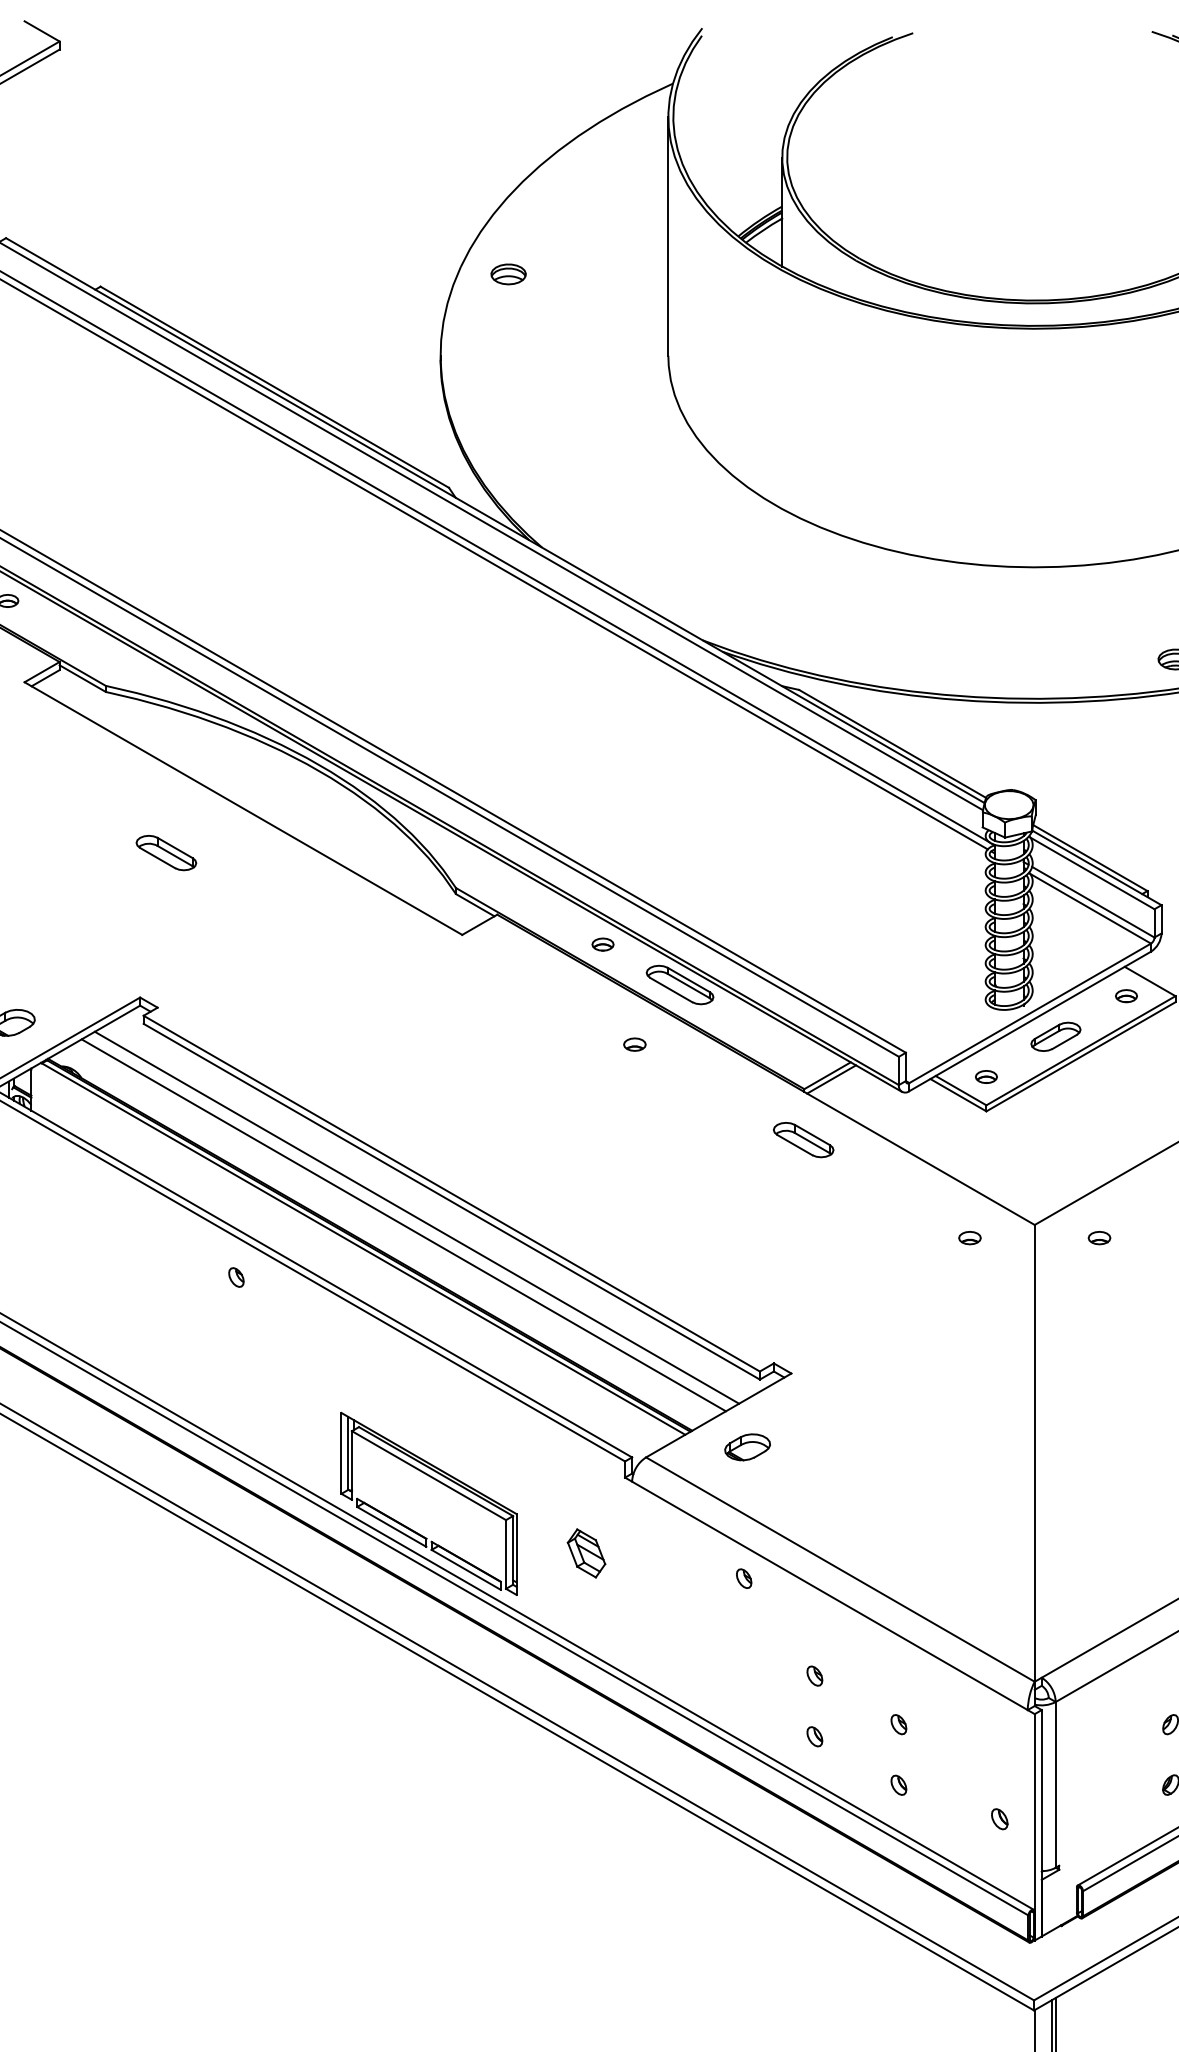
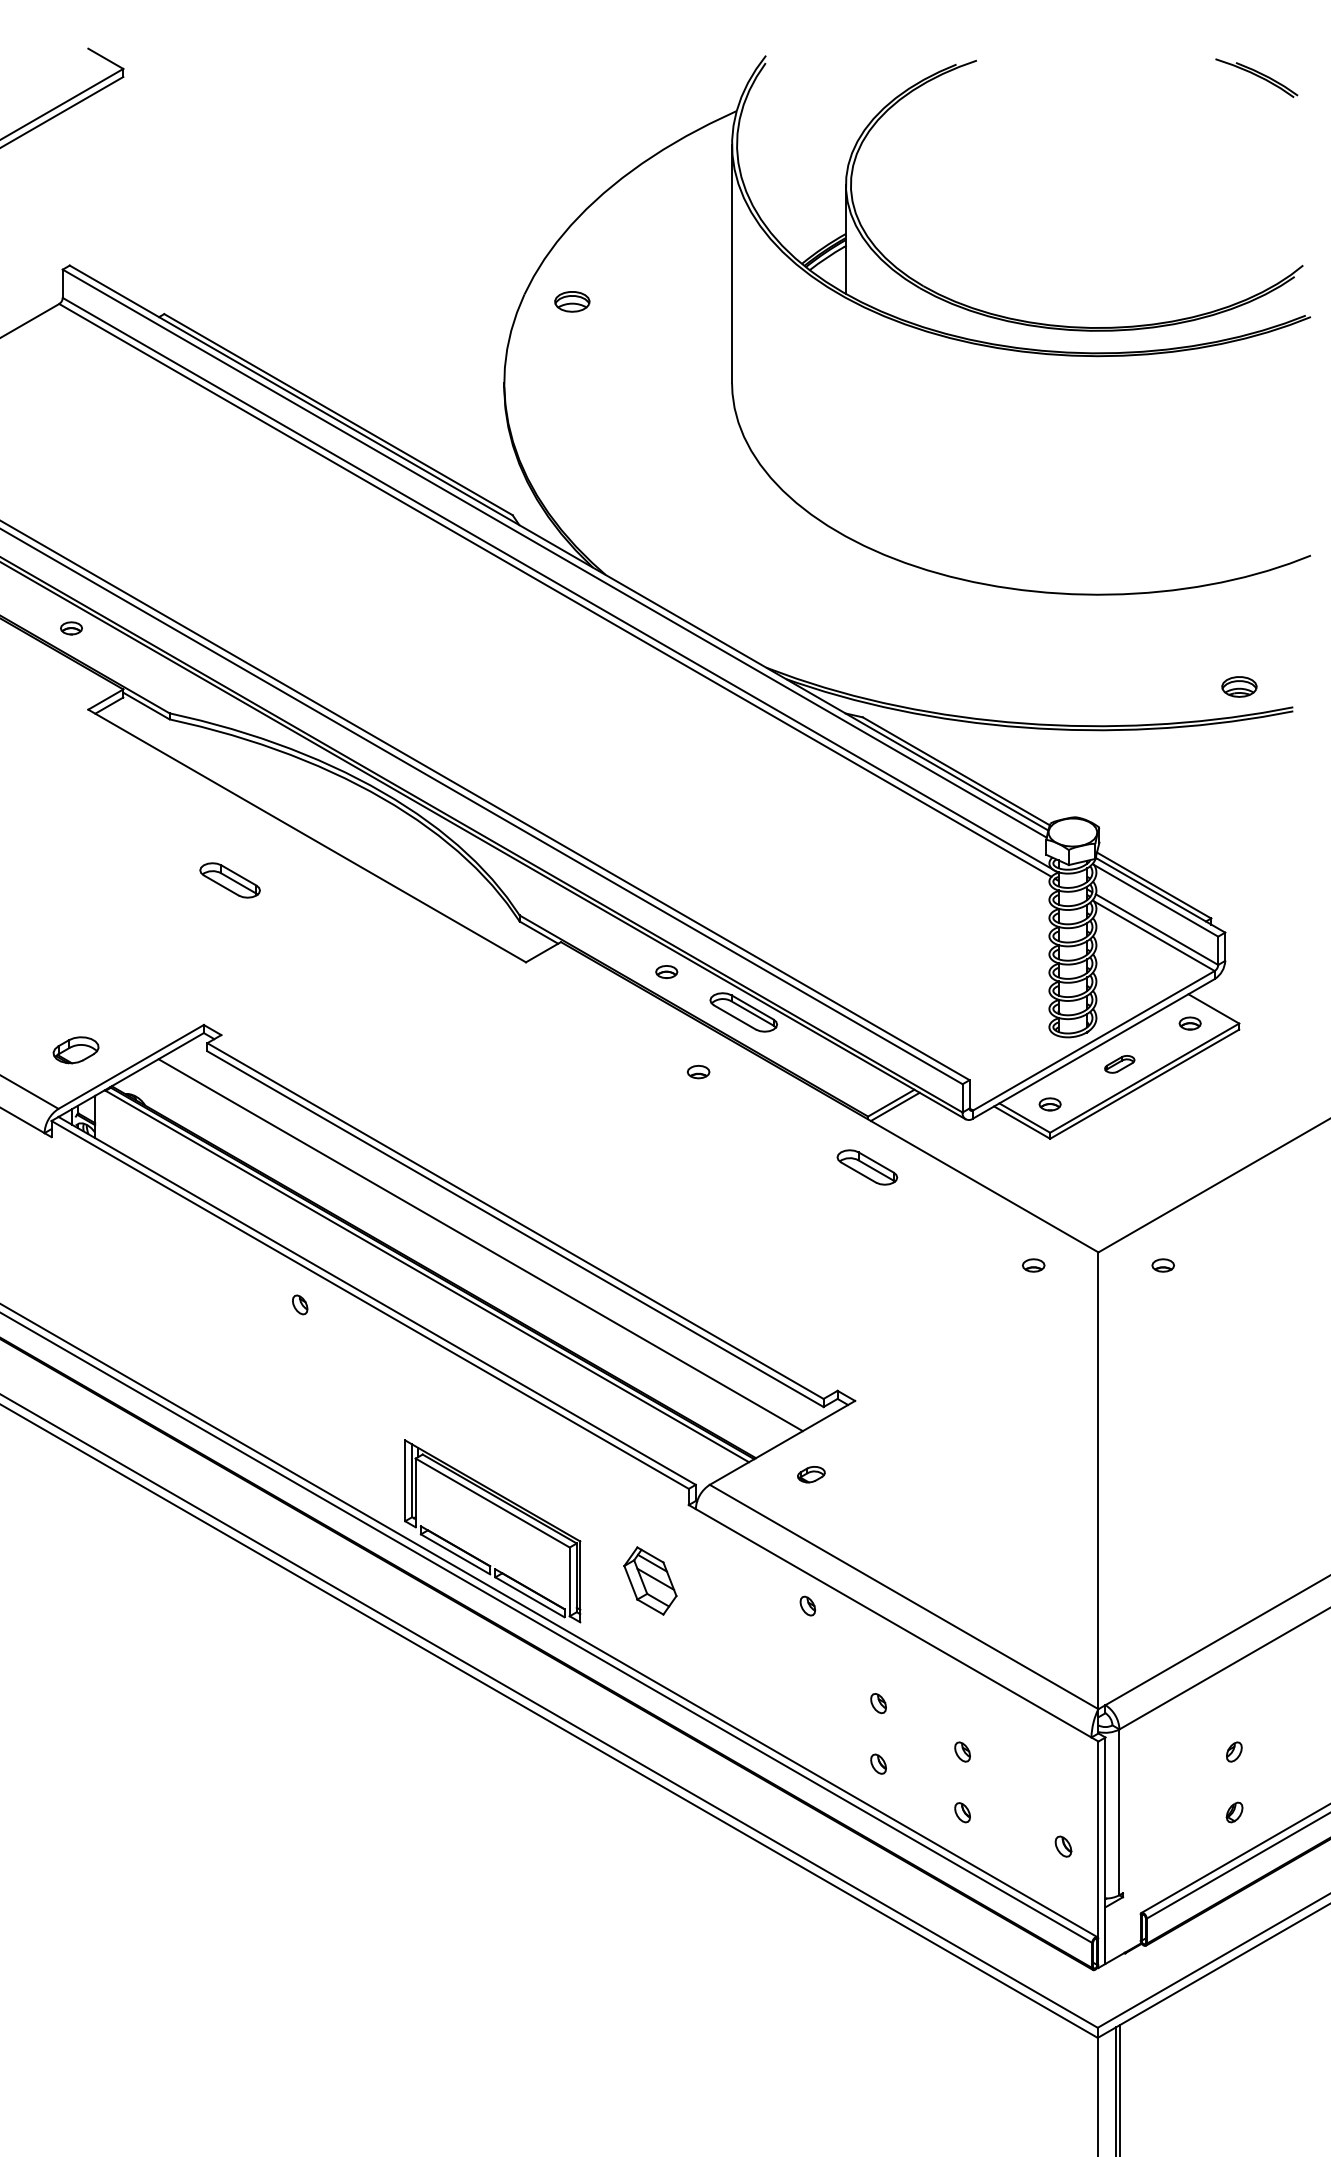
part: (1055, 1037) -> (1119, 1064), size x0.6
line: (403, 1225) -> (467, 1252), removed
part: (747, 1447) -> (811, 1474), size x0.6
part: (585, 1553) -> (649, 1580), size x1.4

